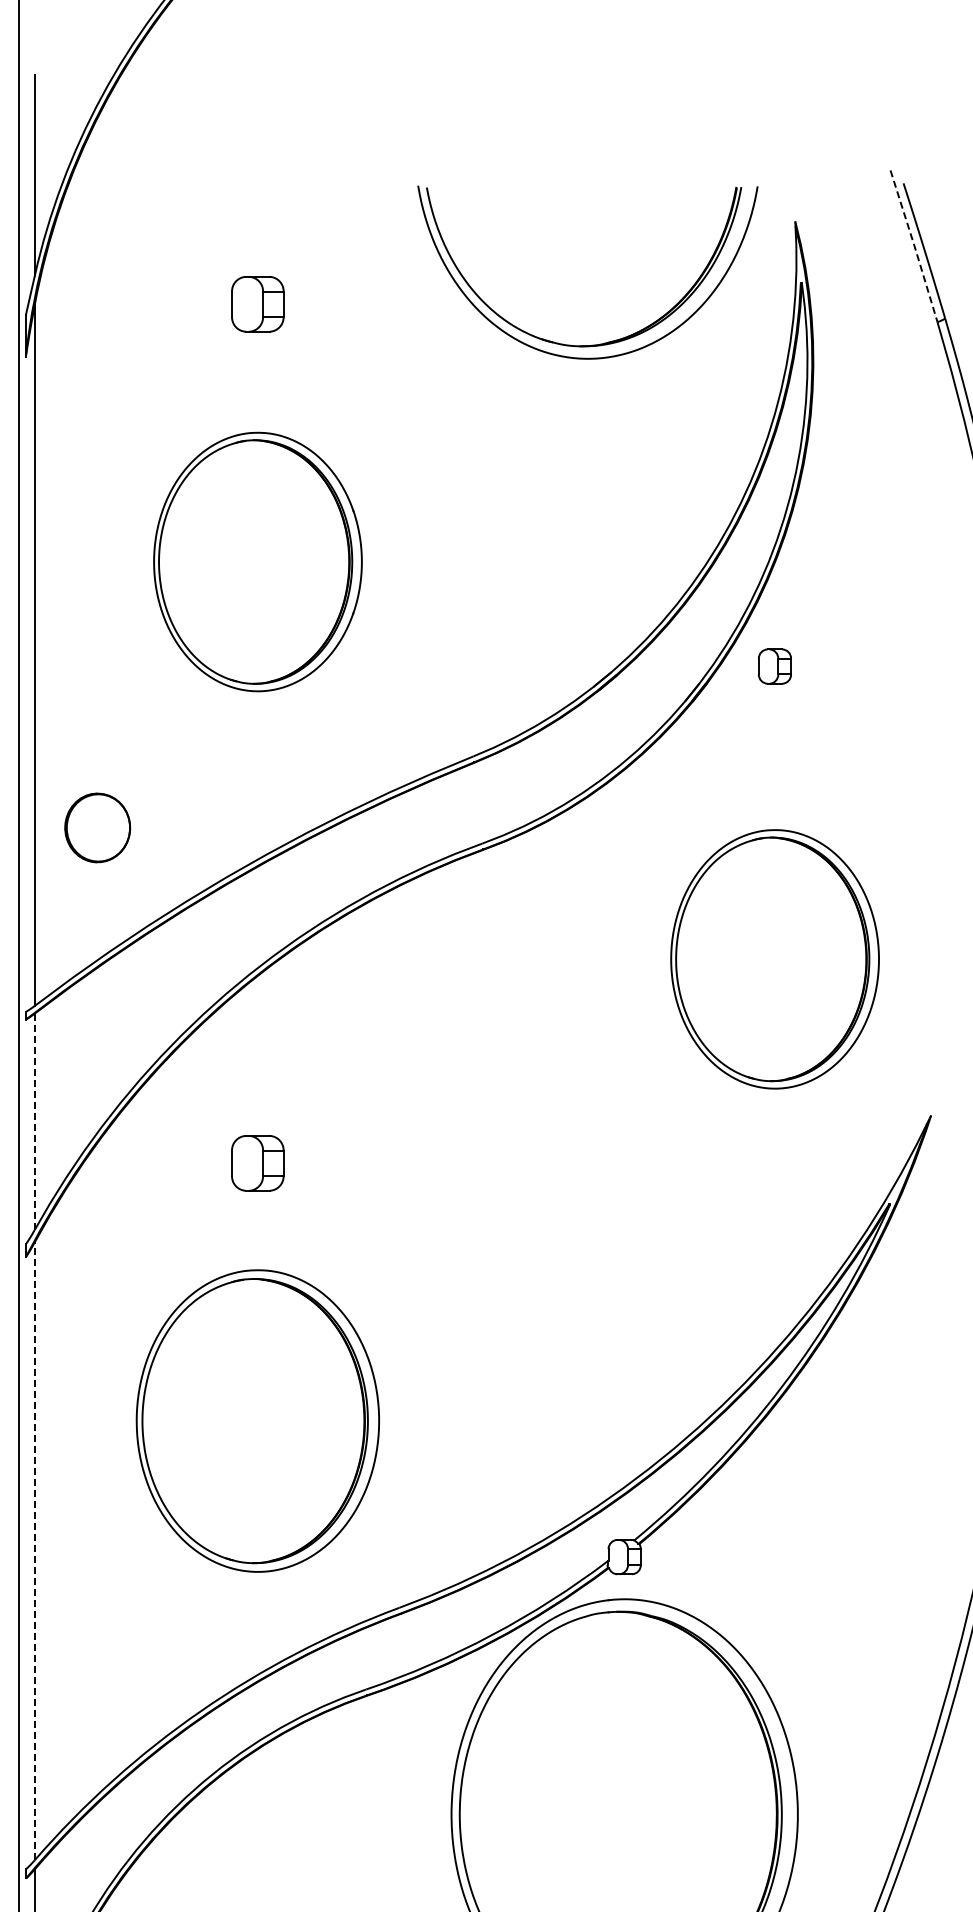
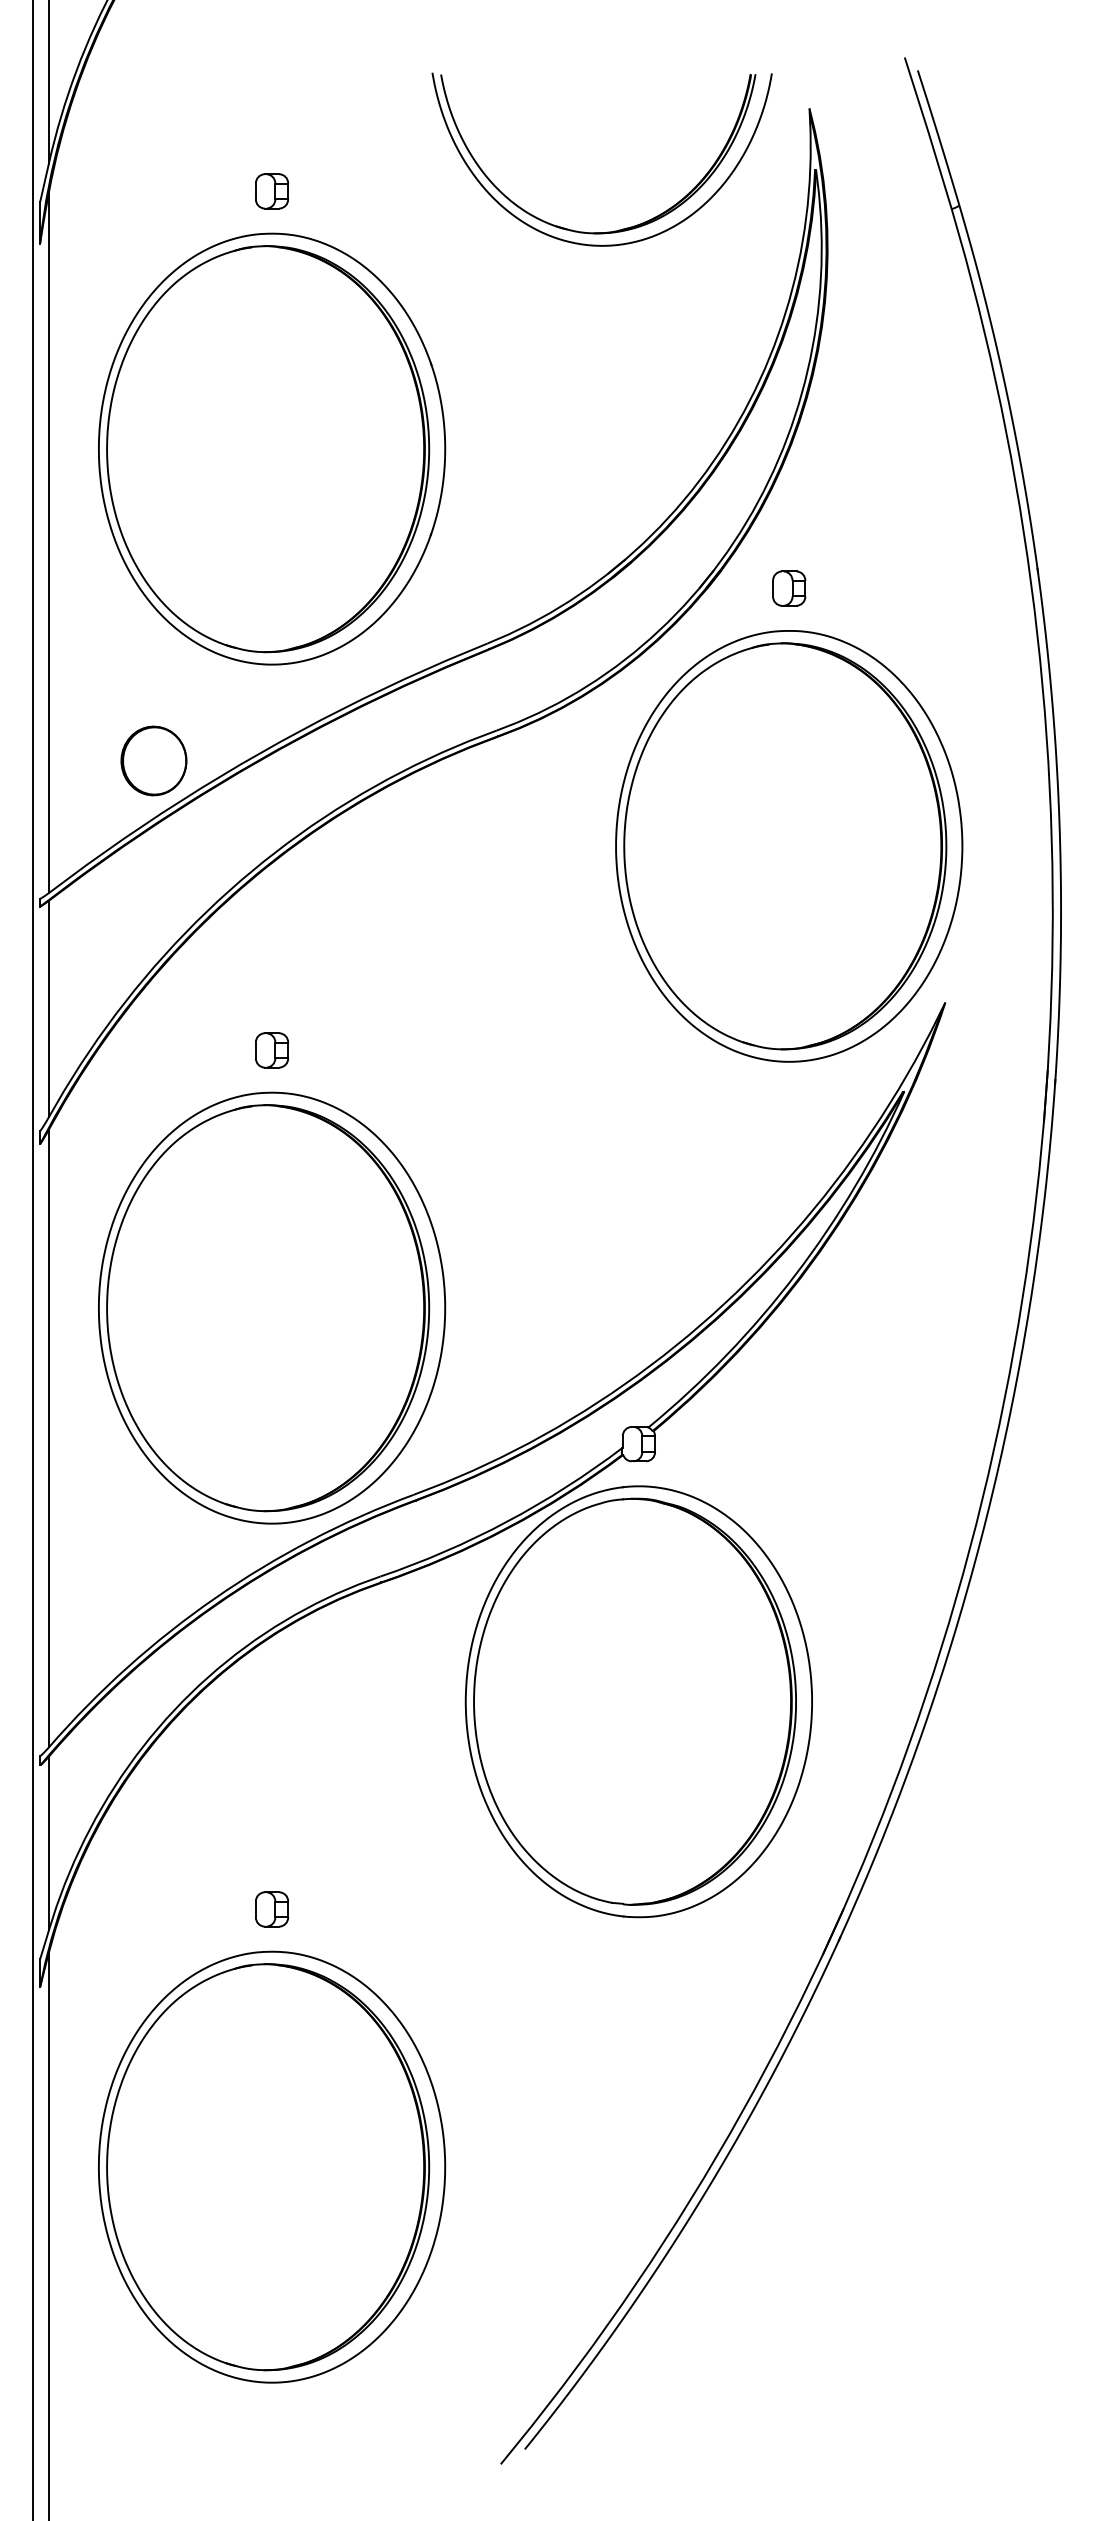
line: (914, 246) -> (928, 133), dashed -> solid
part: (257, 304) -> (271, 191), size x0.62
part: (258, 561) -> (272, 448), size x1.67
part: (775, 666) -> (789, 588), moved
part: (97, 827) -> (153, 760), moved
part: (775, 959) -> (789, 846), size x1.67
line: (34, 1121) -> (48, 1008), dashed -> solid
part: (257, 1163) -> (271, 1050), size x0.62
part: (258, 1420) -> (272, 1307), size x1.43
line: (34, 1551) -> (48, 1438), dashed -> solid

